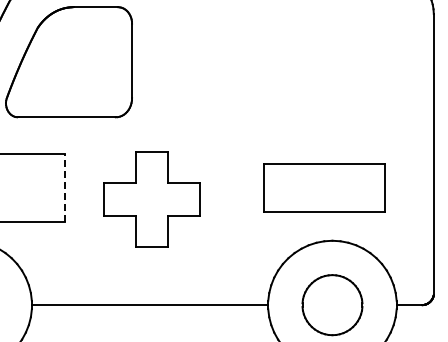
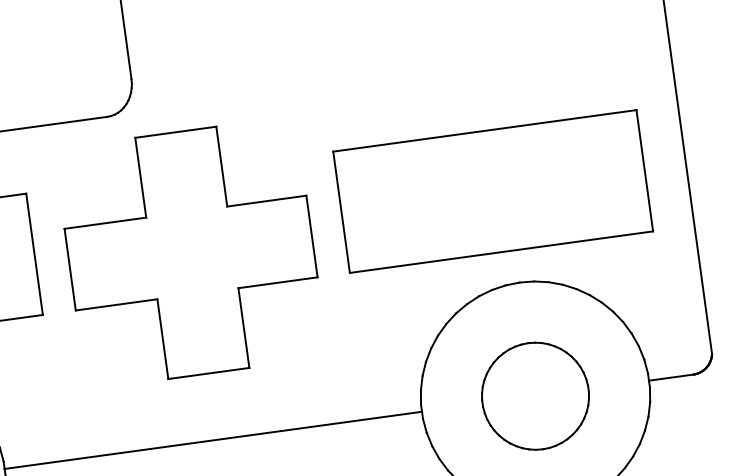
line: (64, 187) -> (33, 253), dashed -> solid
part: (324, 187) -> (492, 190), size x1.43
part: (151, 199) -> (190, 253), size x1.43

